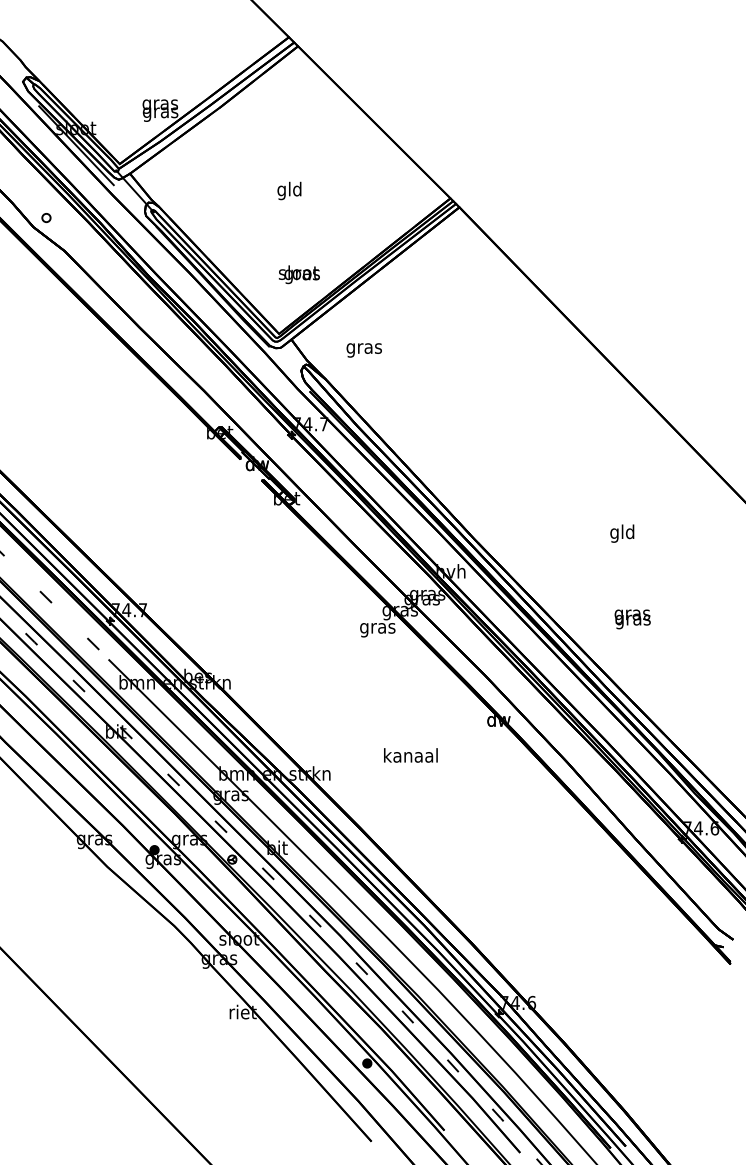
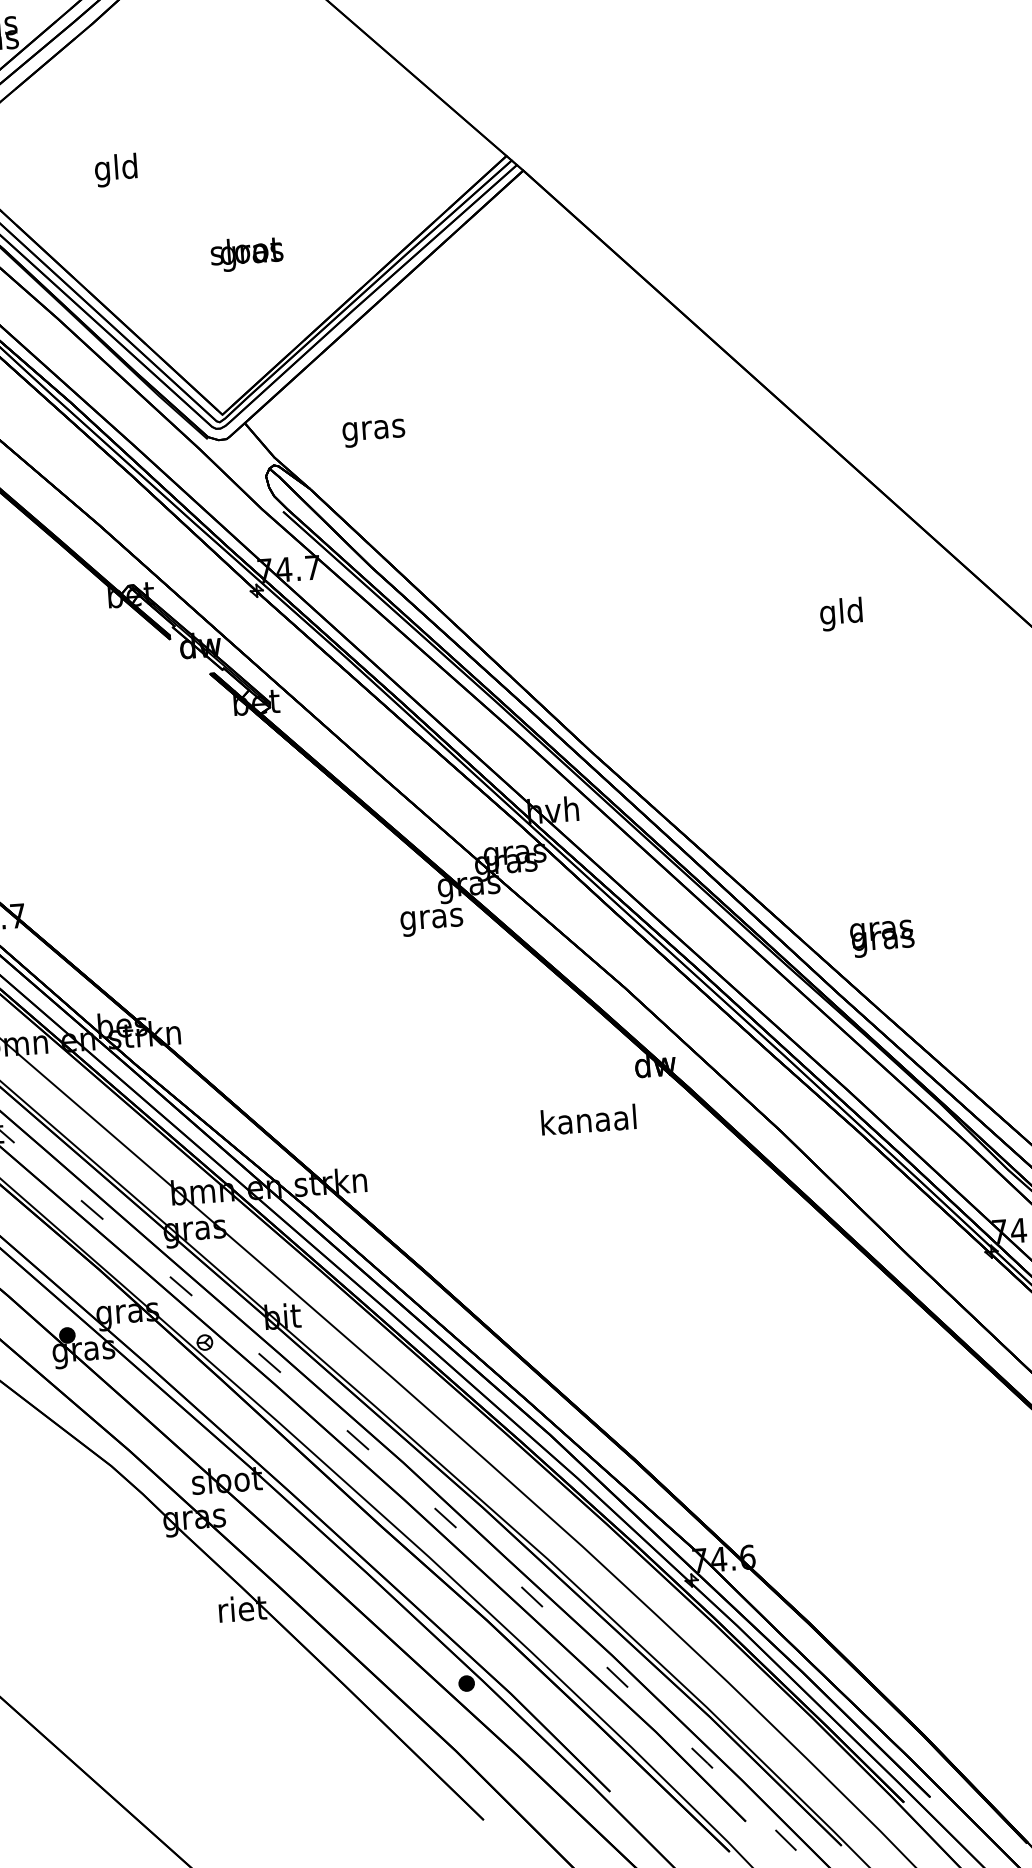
text: (289, 190) -> (116, 169), moved
text: (298, 274) -> (245, 253), moved
text: (622, 533) -> (841, 613), moved
text: (632, 619) -> (882, 938), moved
text: (410, 755) -> (588, 1119), moved

